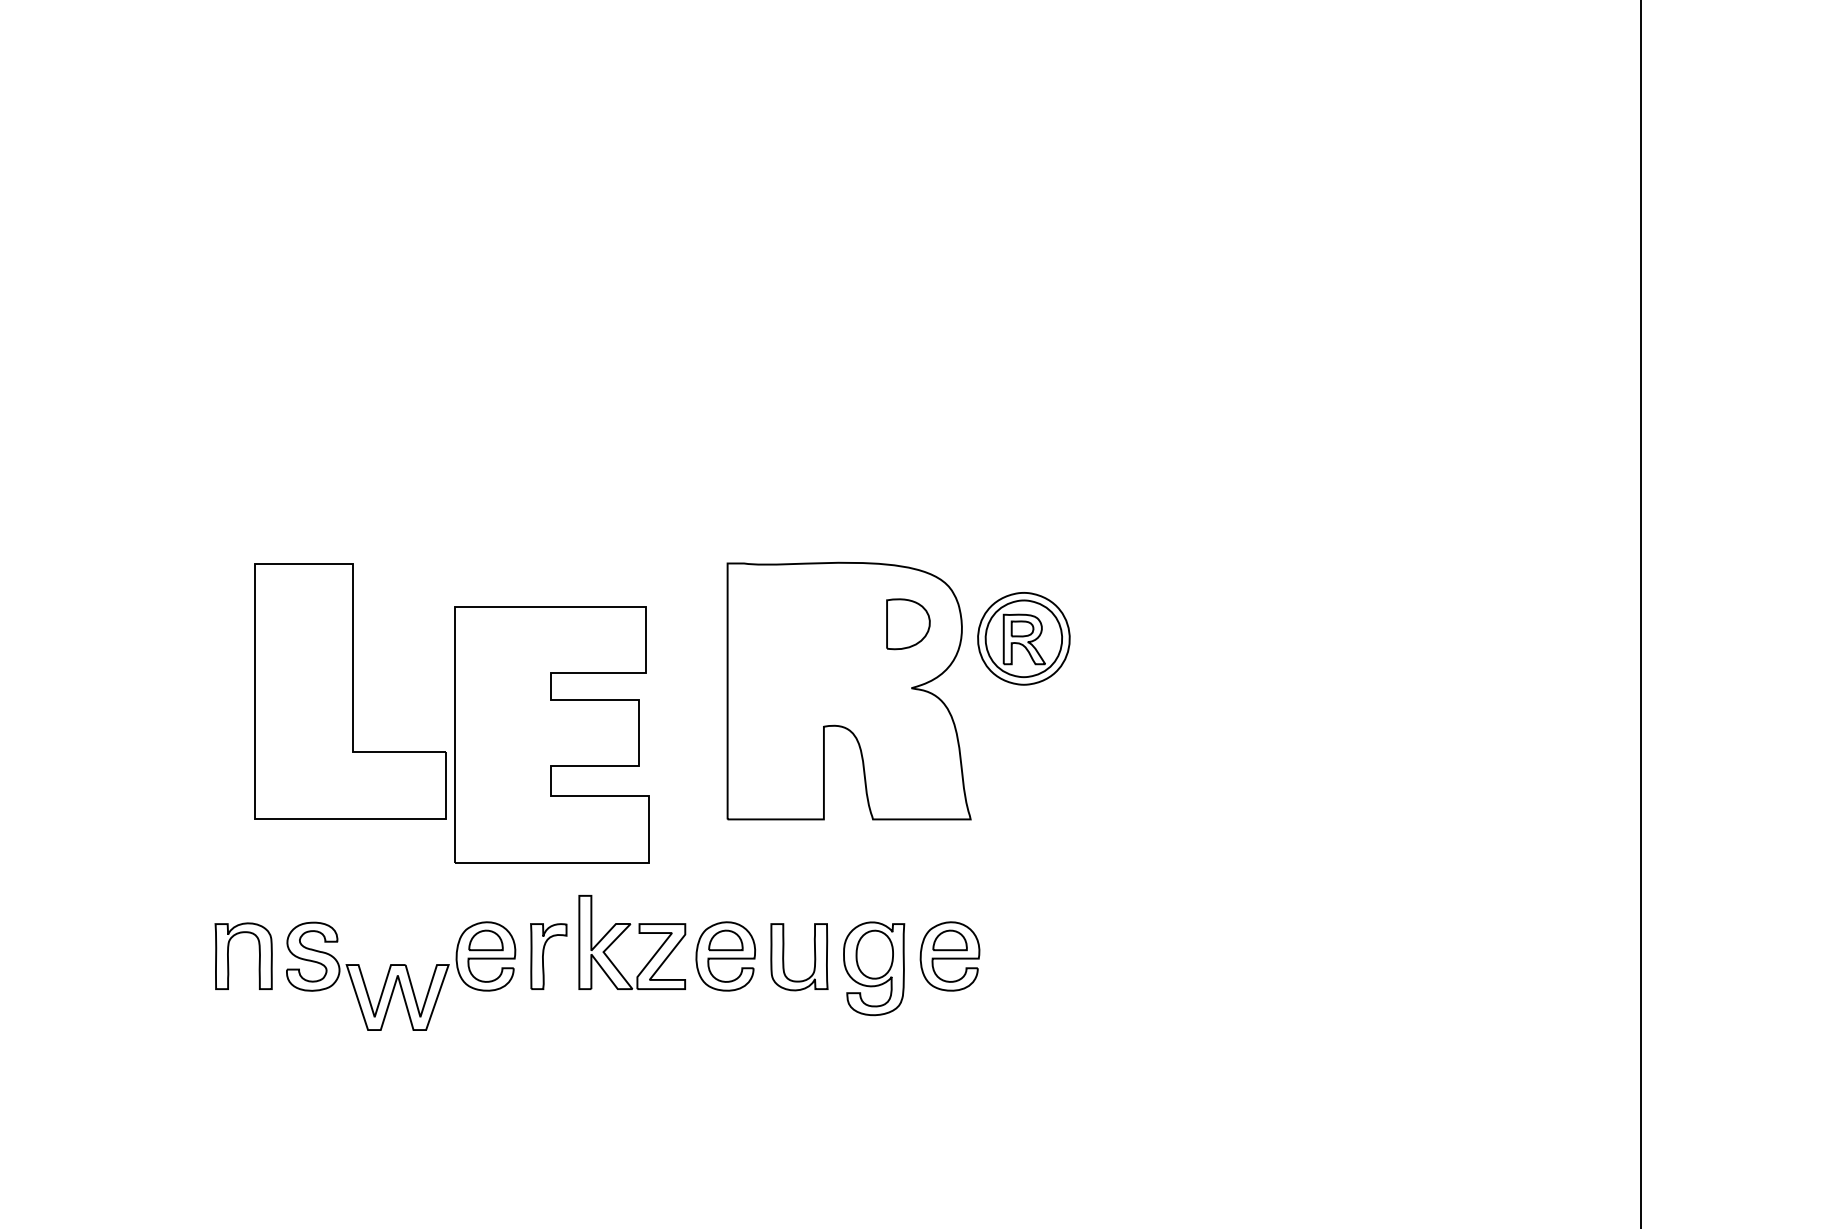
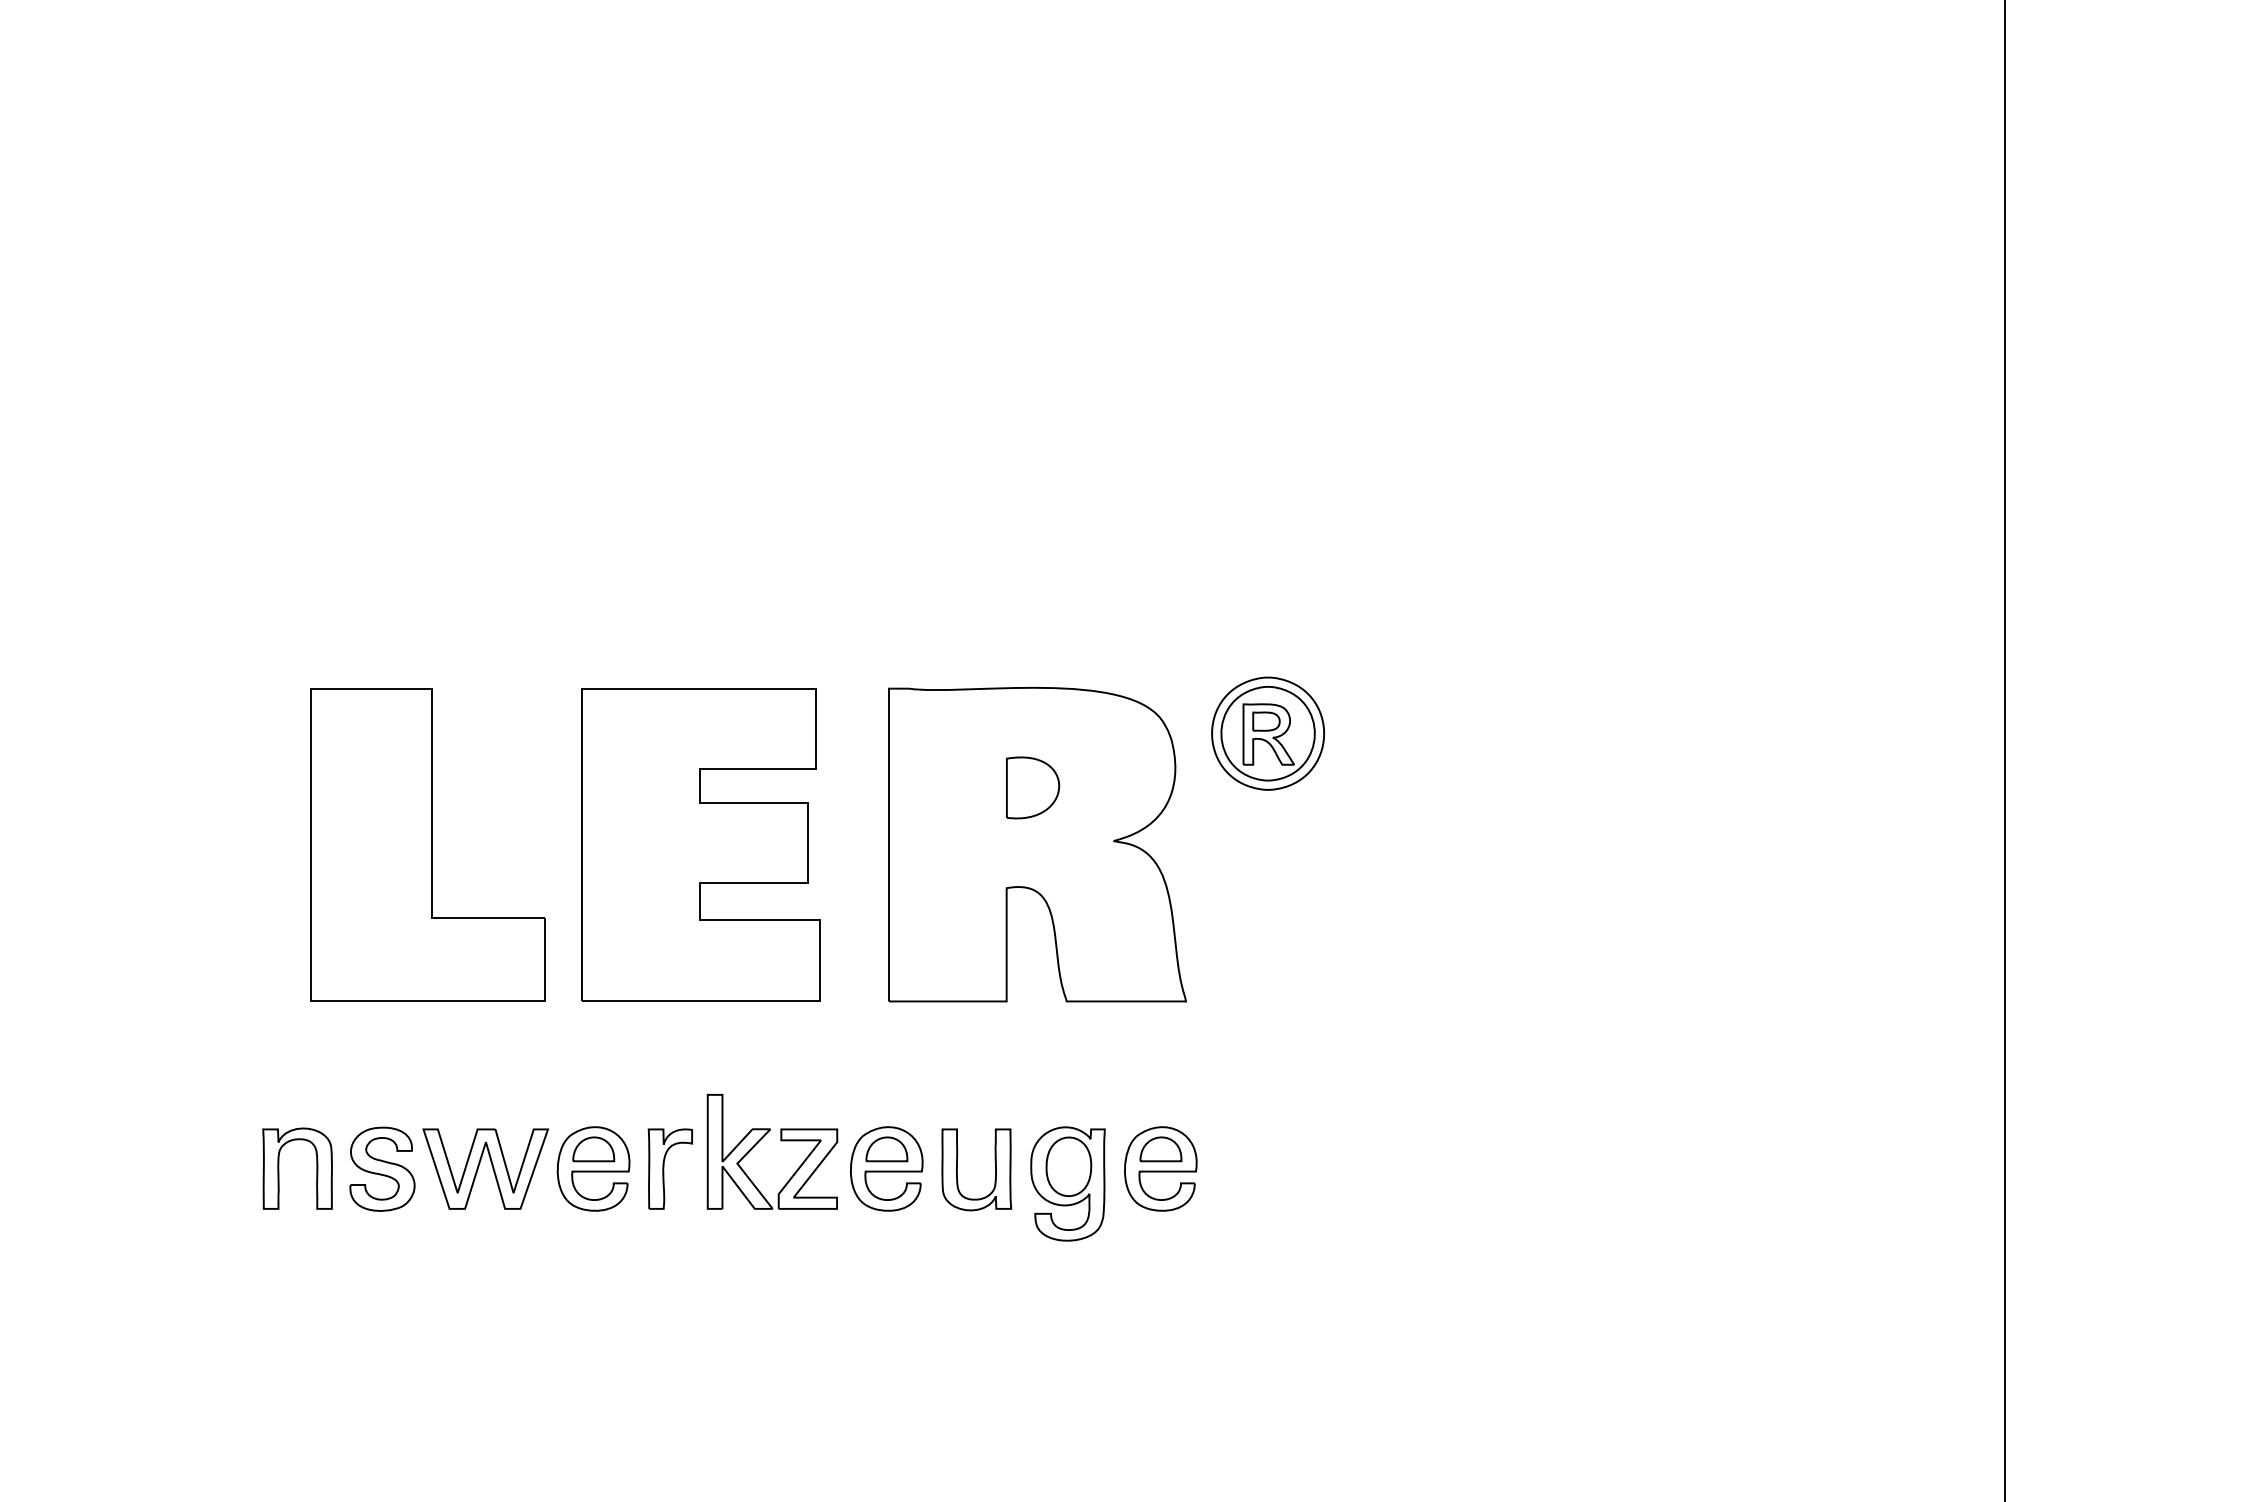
part: (908, 623) -> (1033, 787), moved
part: (1024, 638) -> (1268, 733), moved
part: (551, 734) -> (700, 844), moved
part: (392, 995) -> (479, 1166), moved

